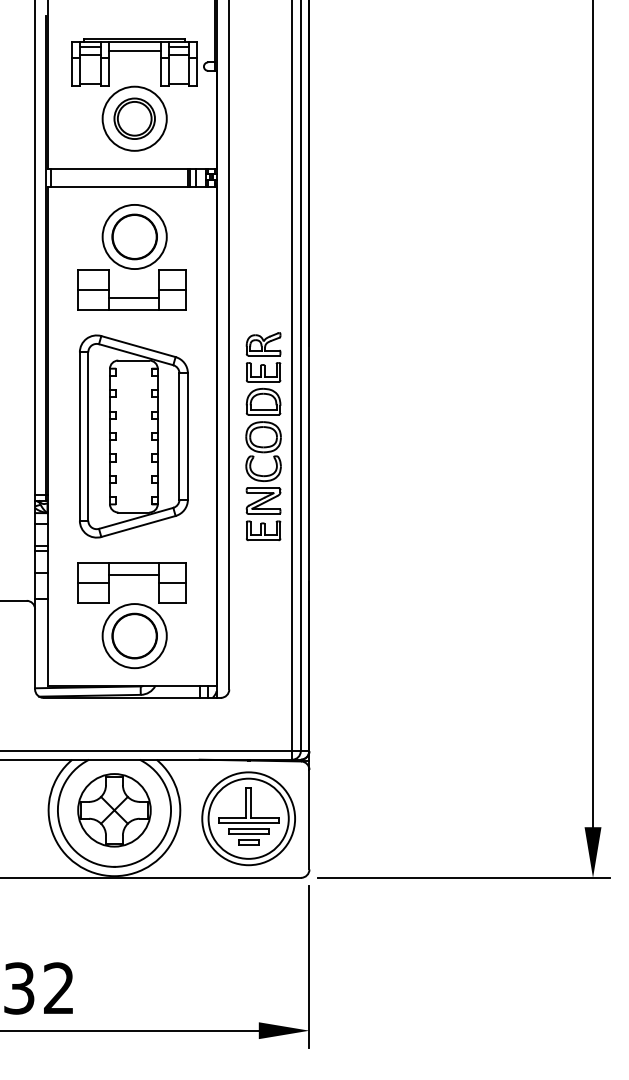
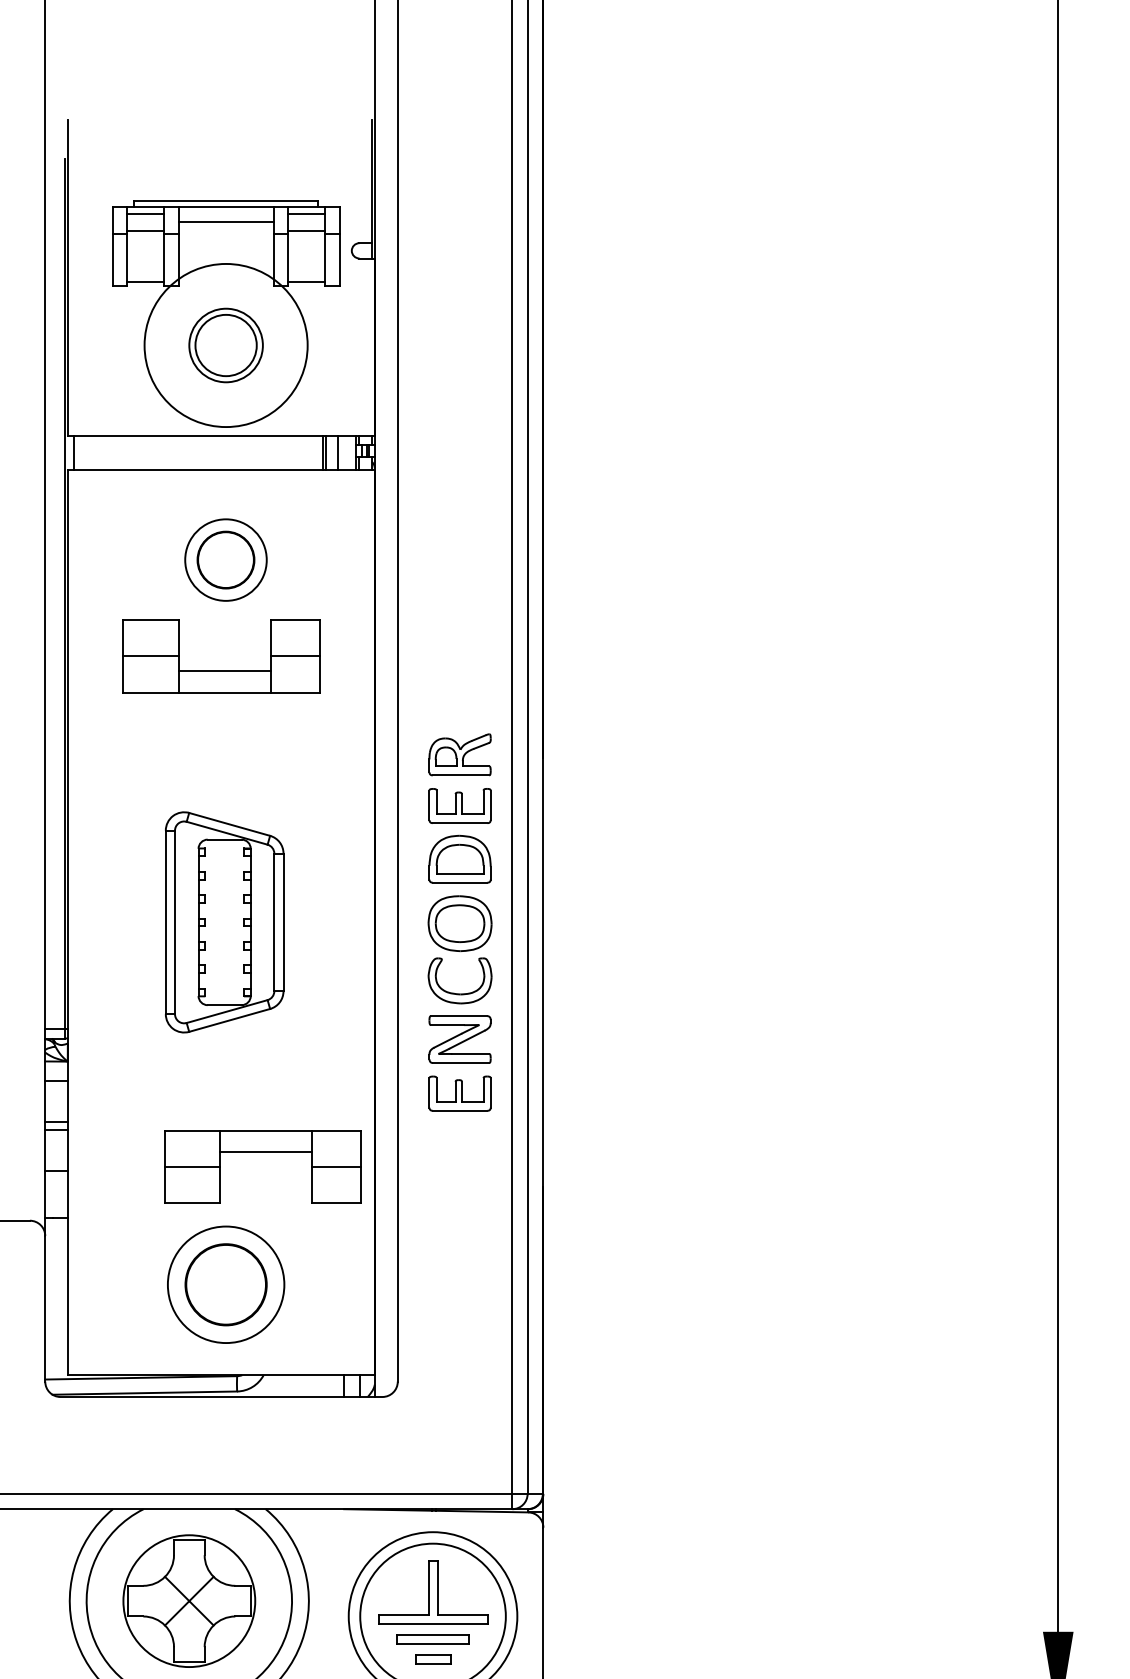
circle: (134, 118) -> (225, 344), size x1.4
part: (134, 236) -> (225, 559), size x0.7
part: (133, 436) -> (223, 922), size x0.6
part: (131, 575) -> (262, 1152), moved

